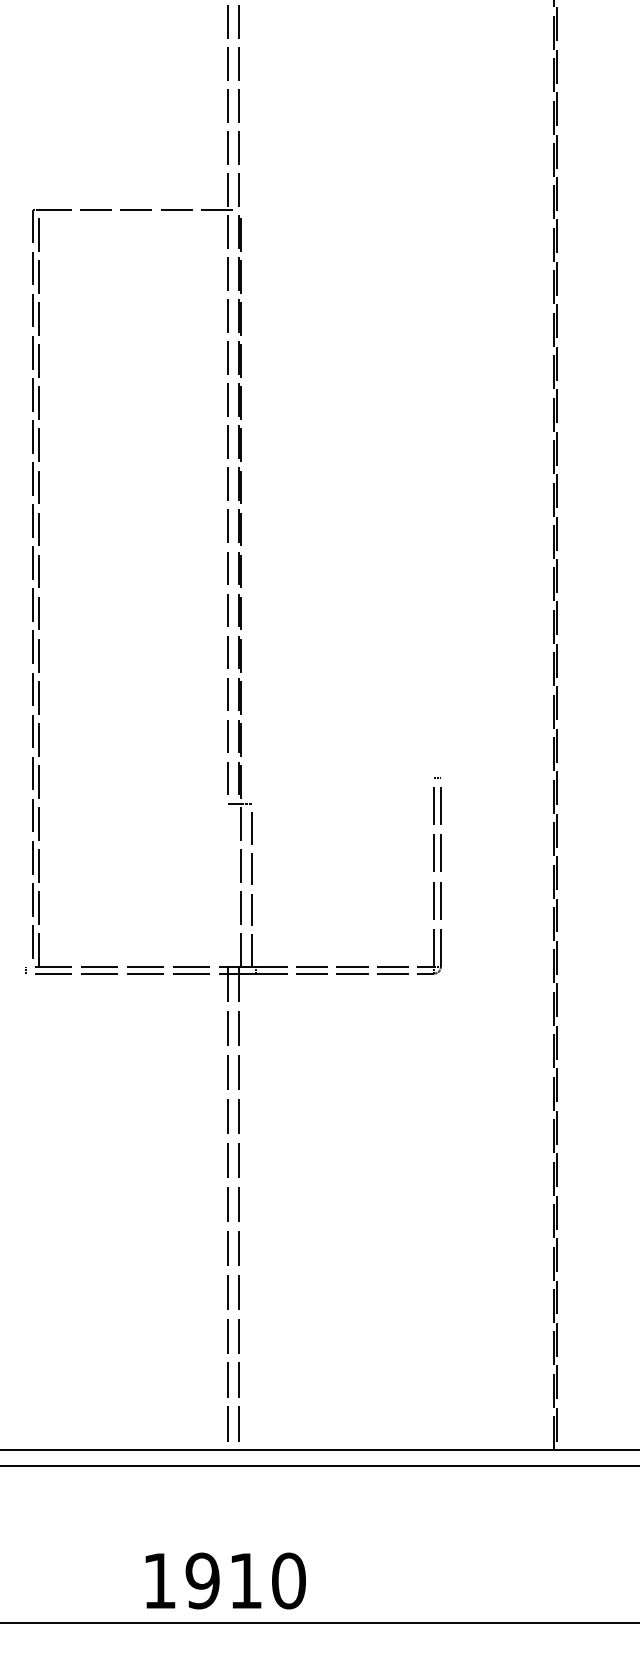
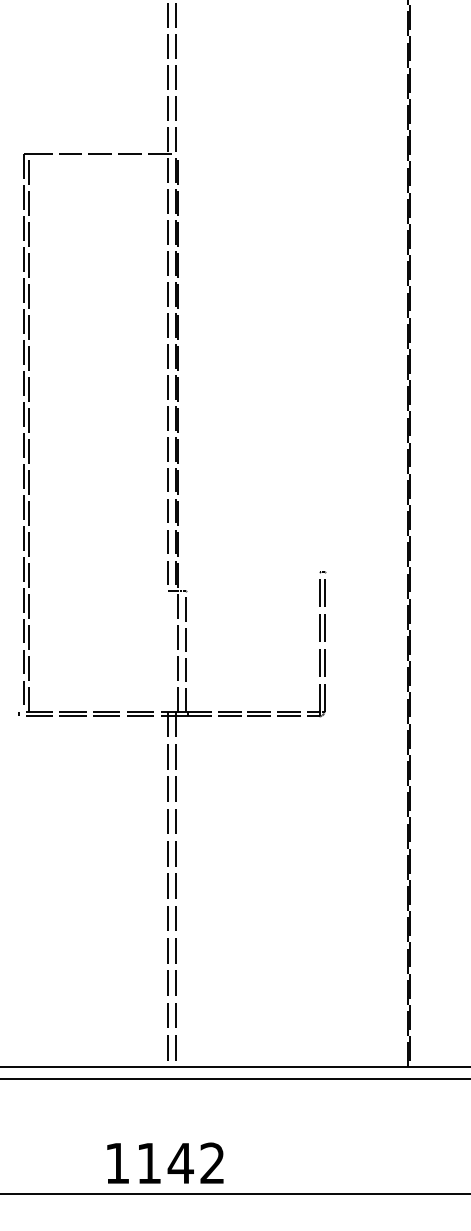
text: (245, 1581) -> (180, 1163), 1910 -> 1142

